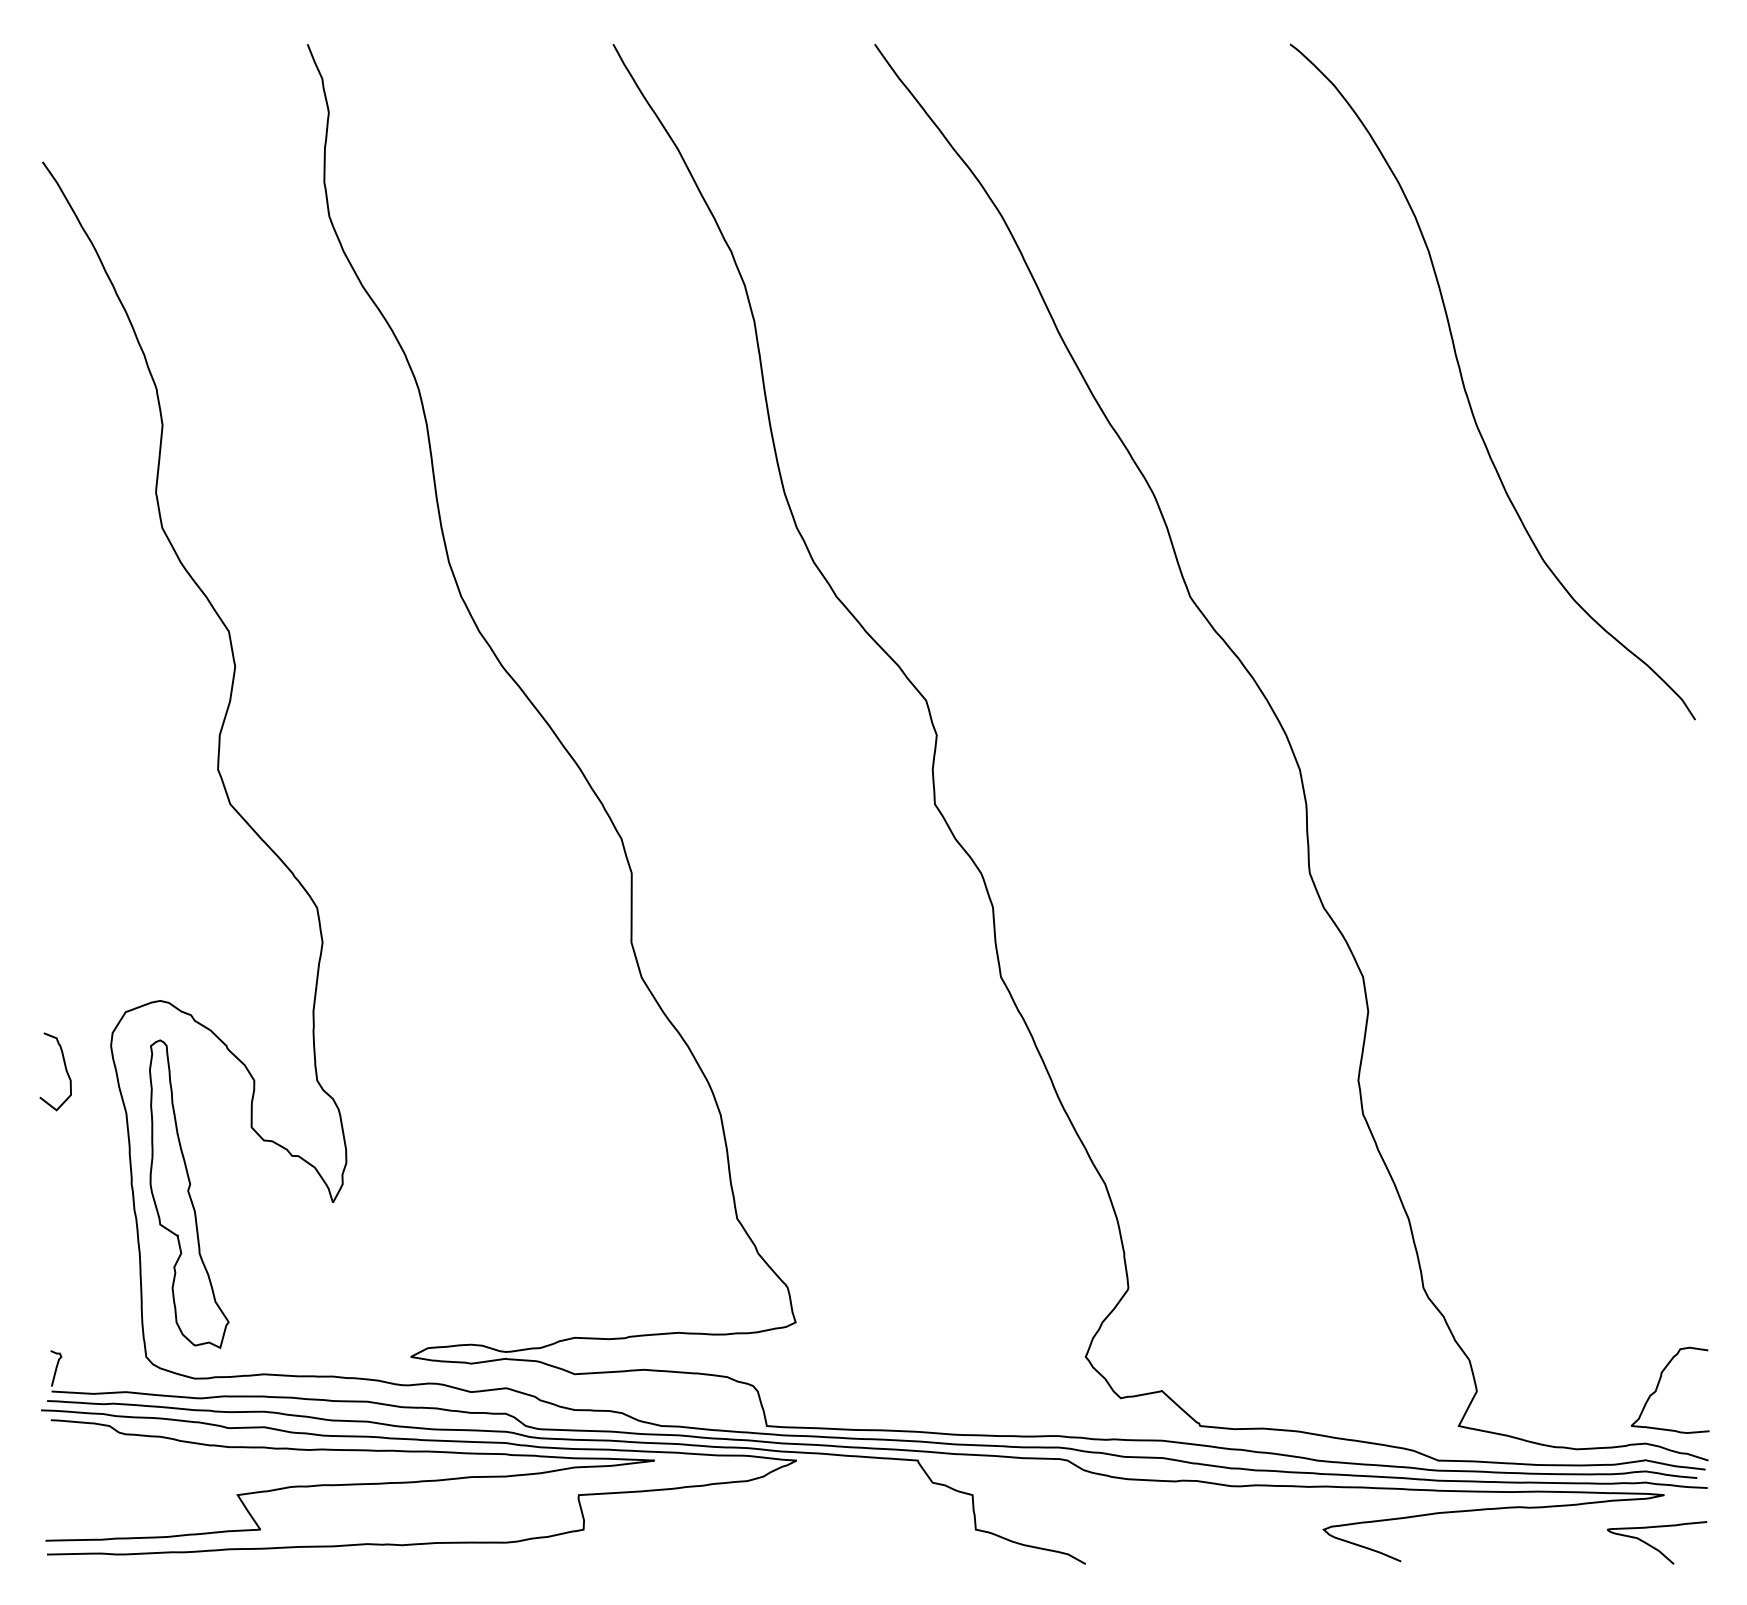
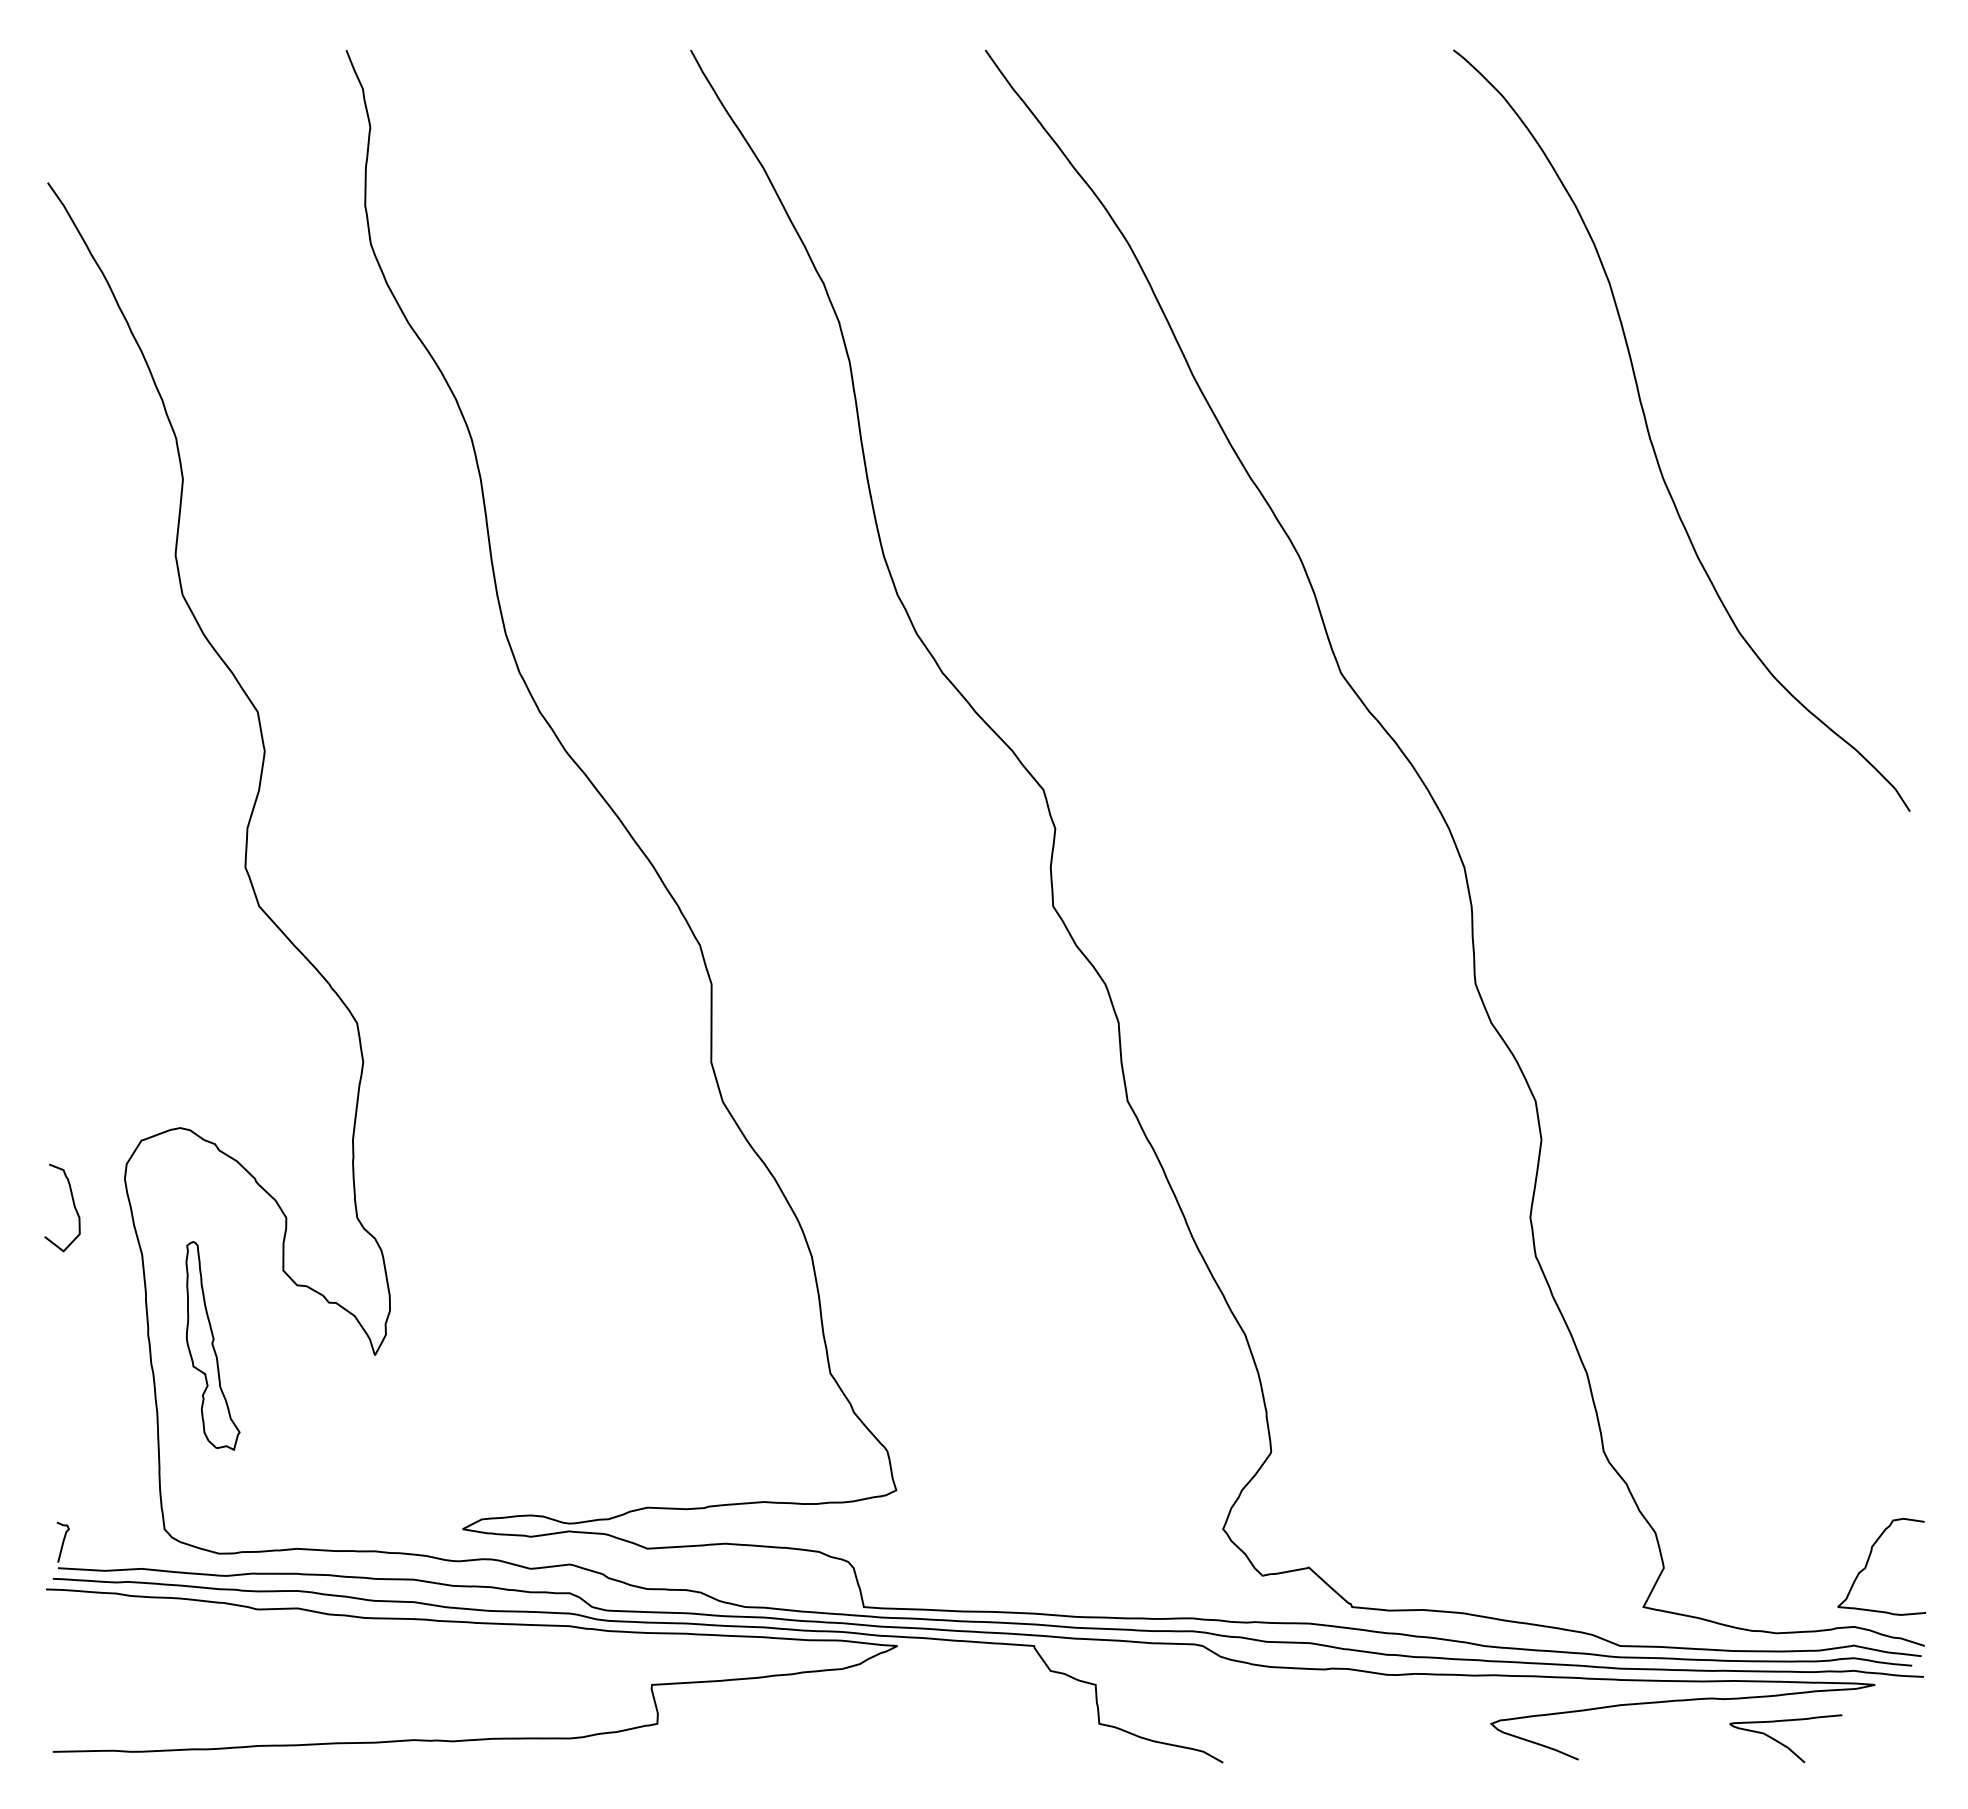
part: (188, 1193) -> (212, 1345), size x0.6
curve: (350, 1484) -> (394, 1672), removed
curve: (1653, 1546) -> (1781, 1742), moved

